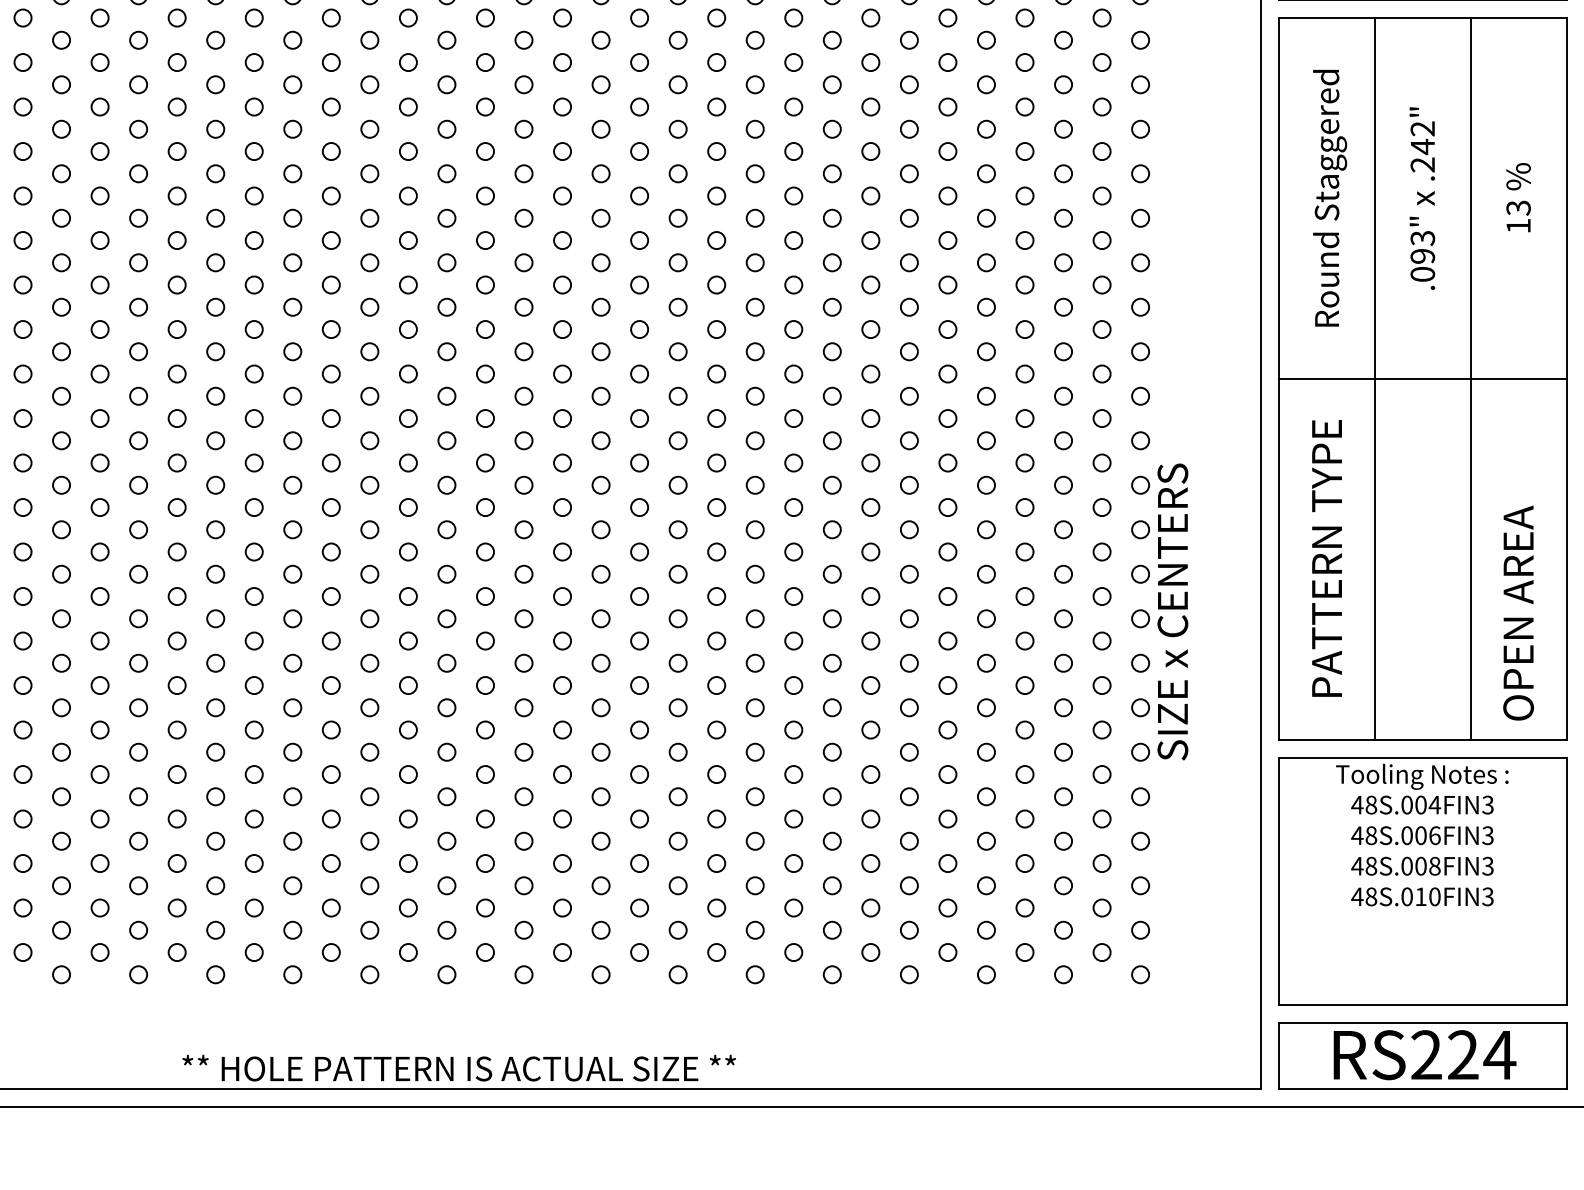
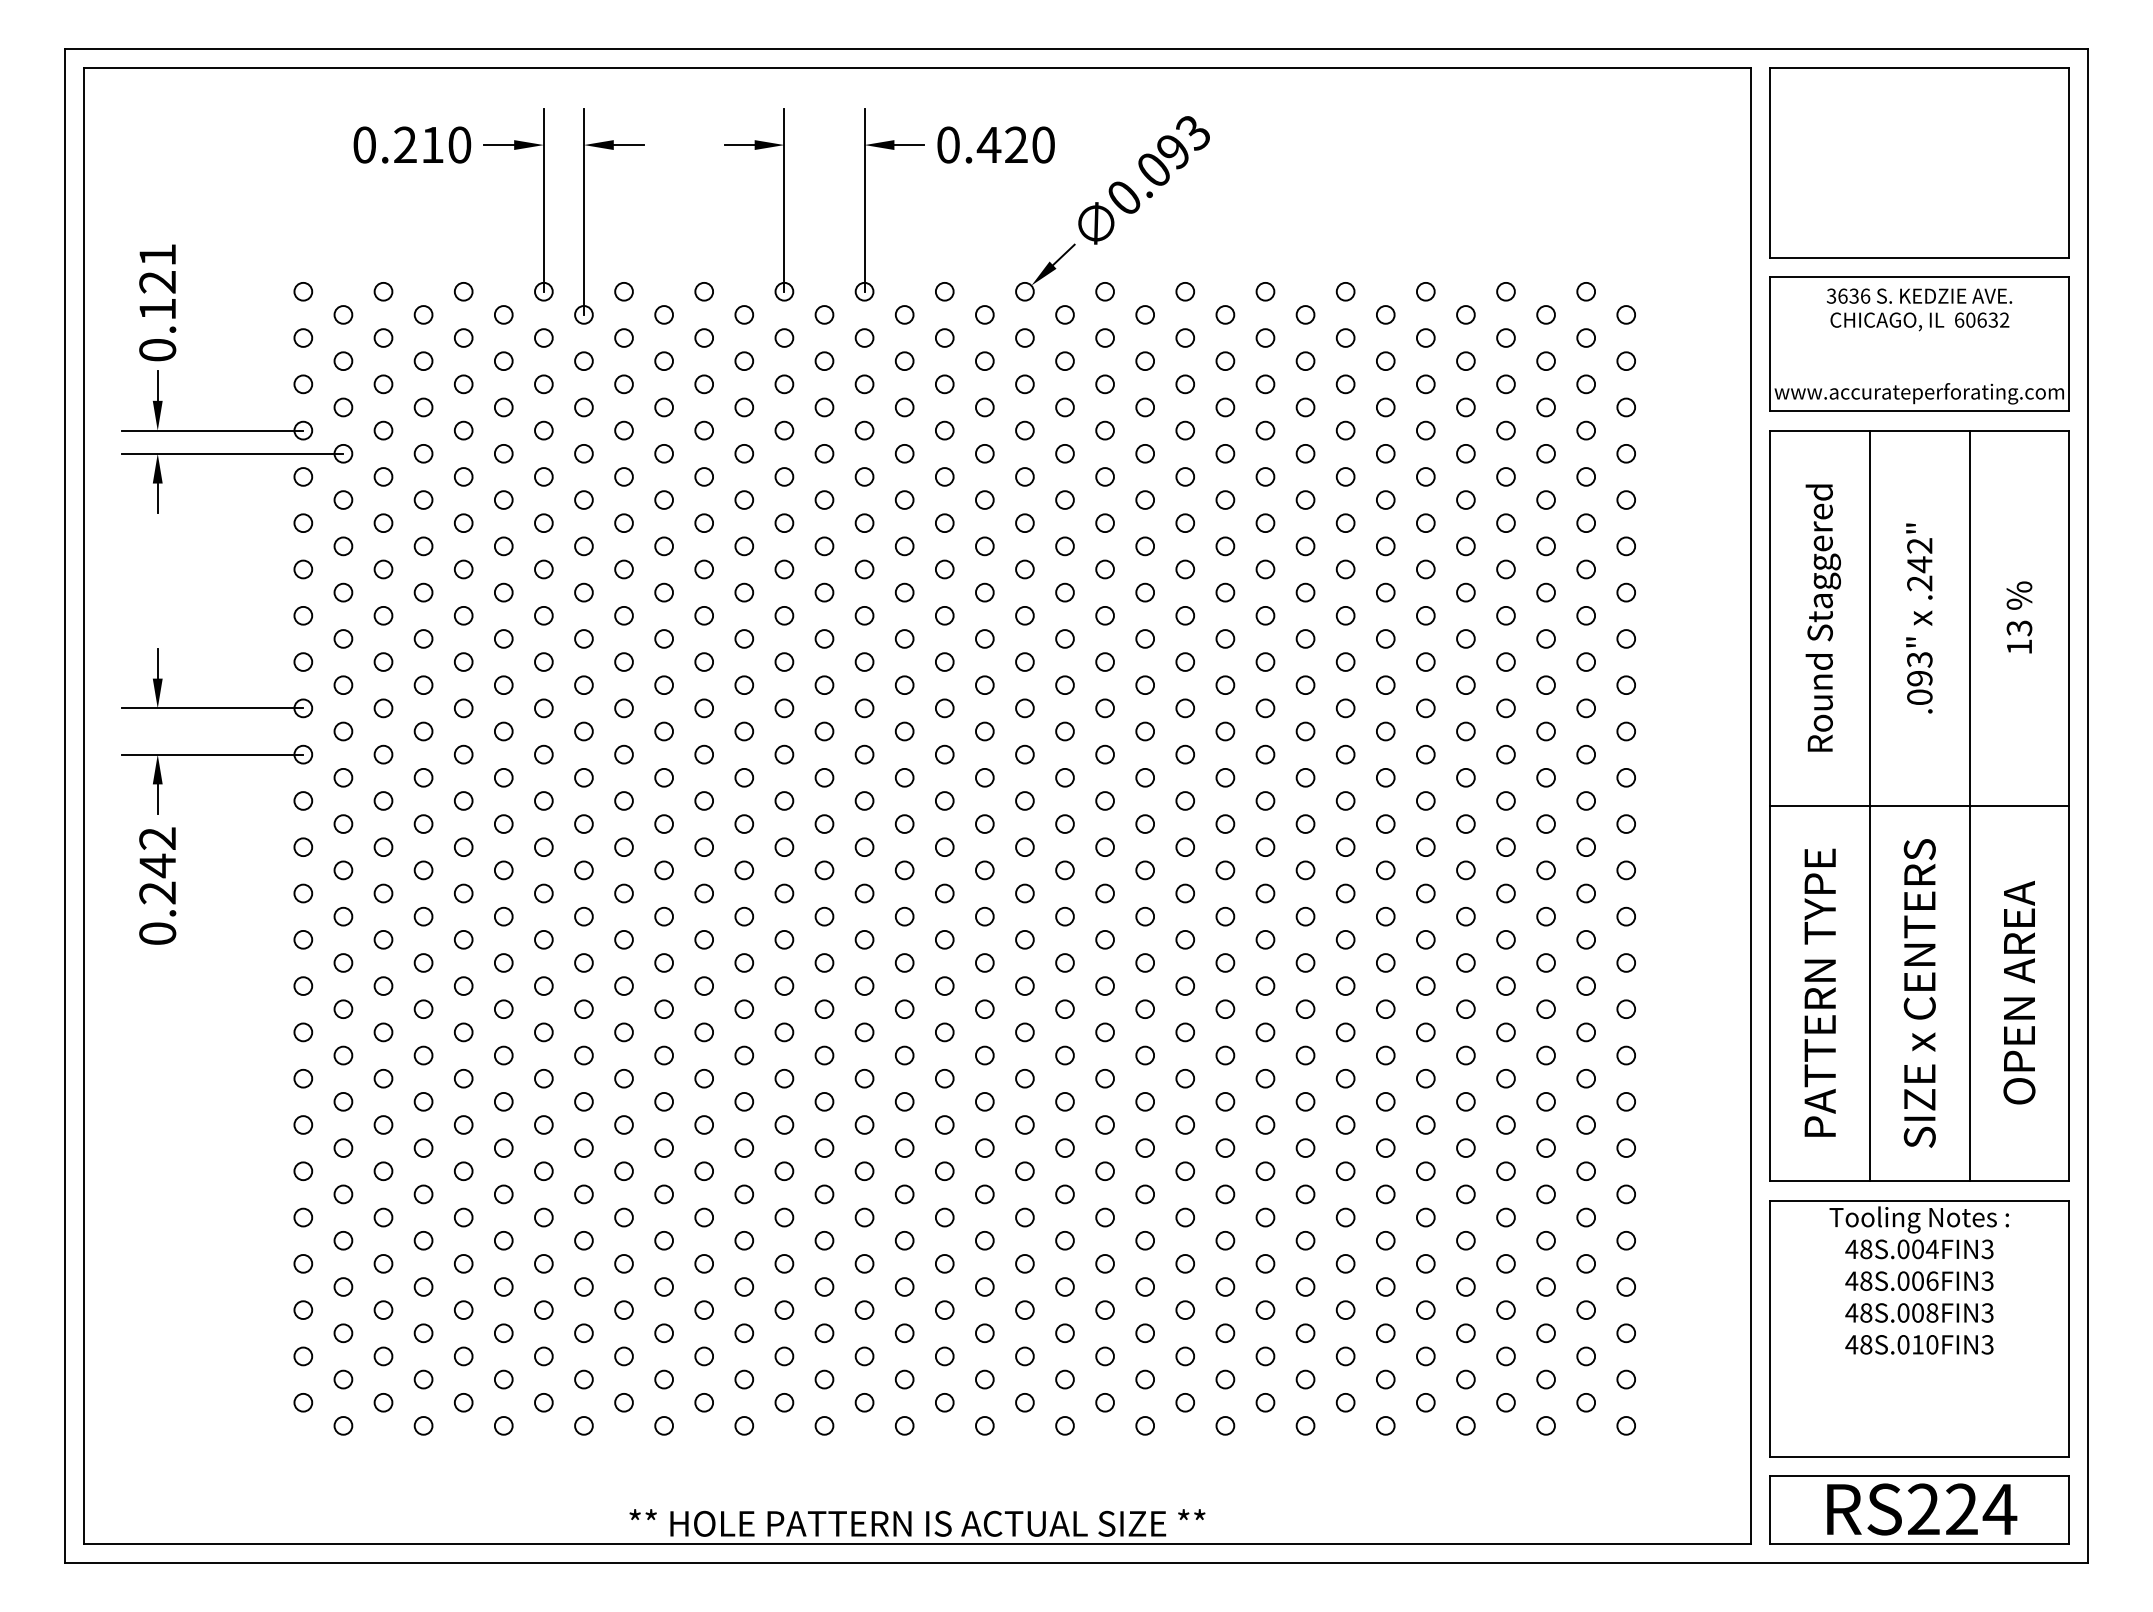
text: (1172, 612) -> (1919, 993), moved
text: (1518, 612) -> (2019, 992), moved

